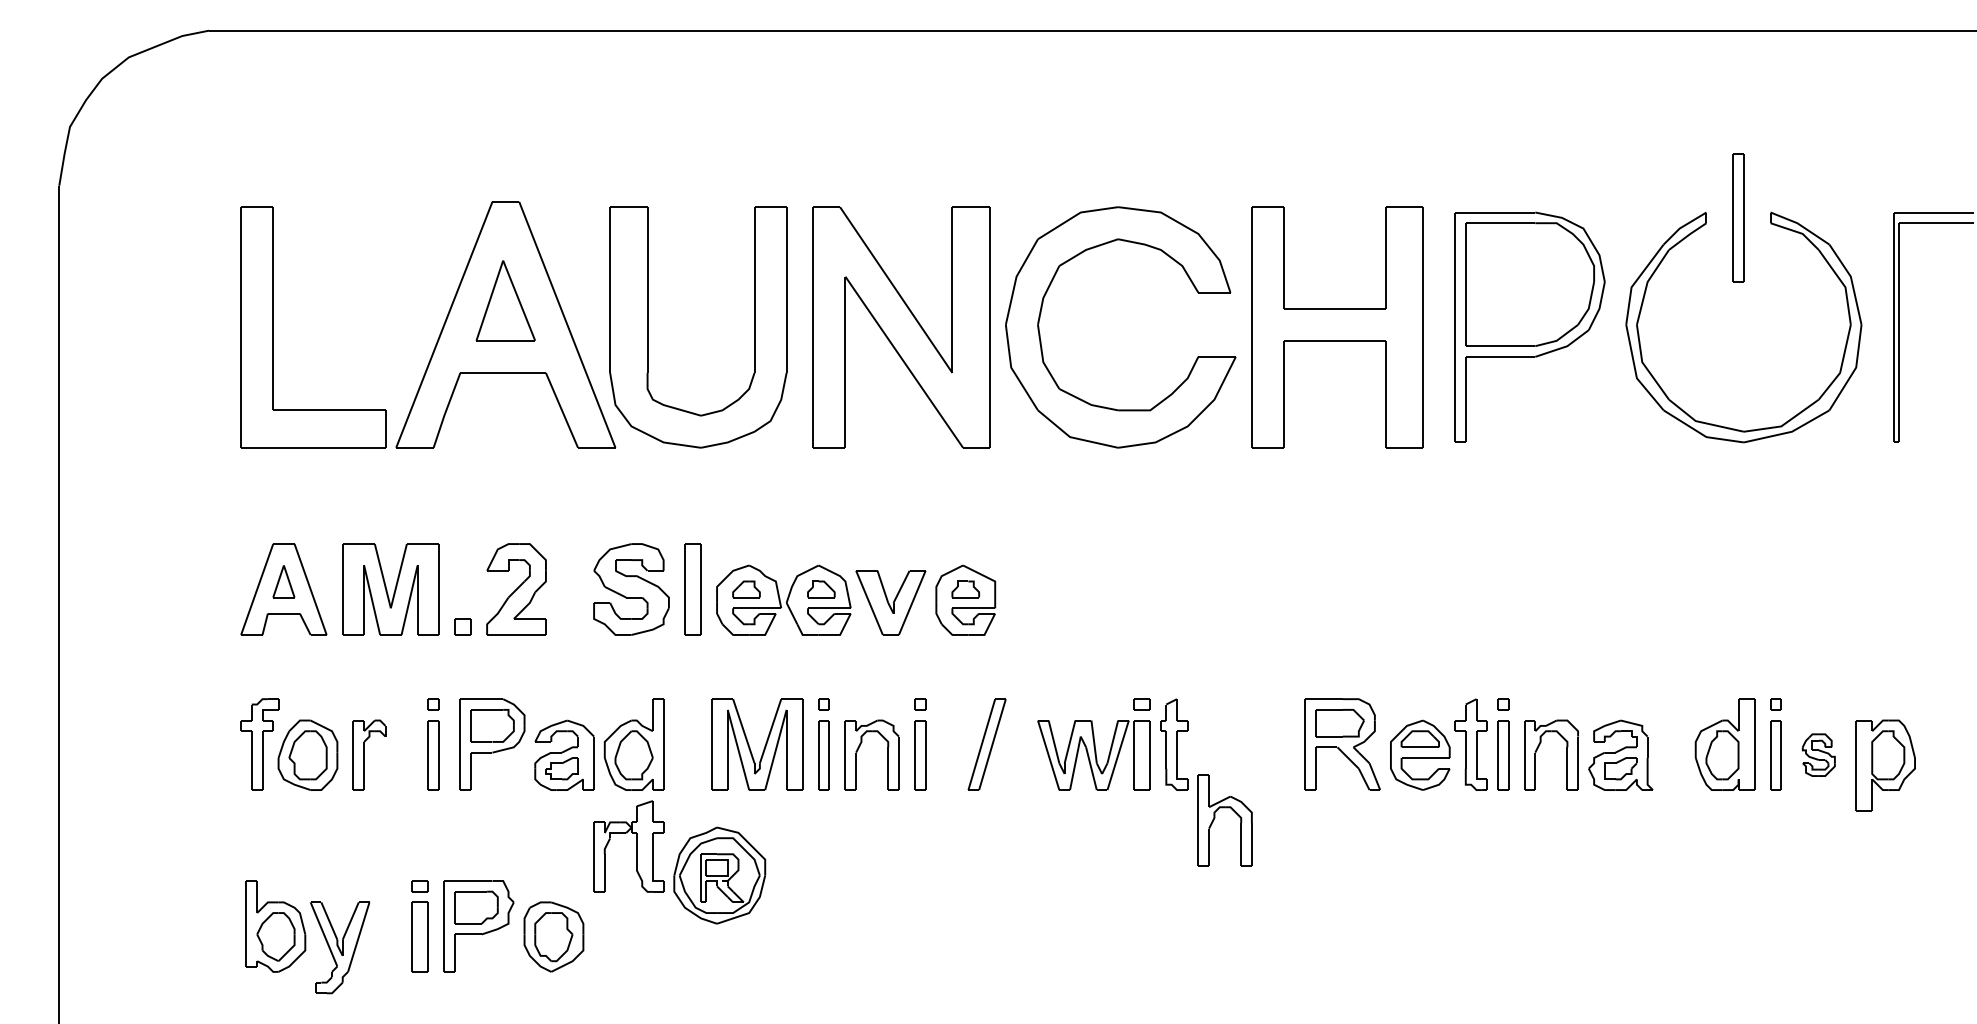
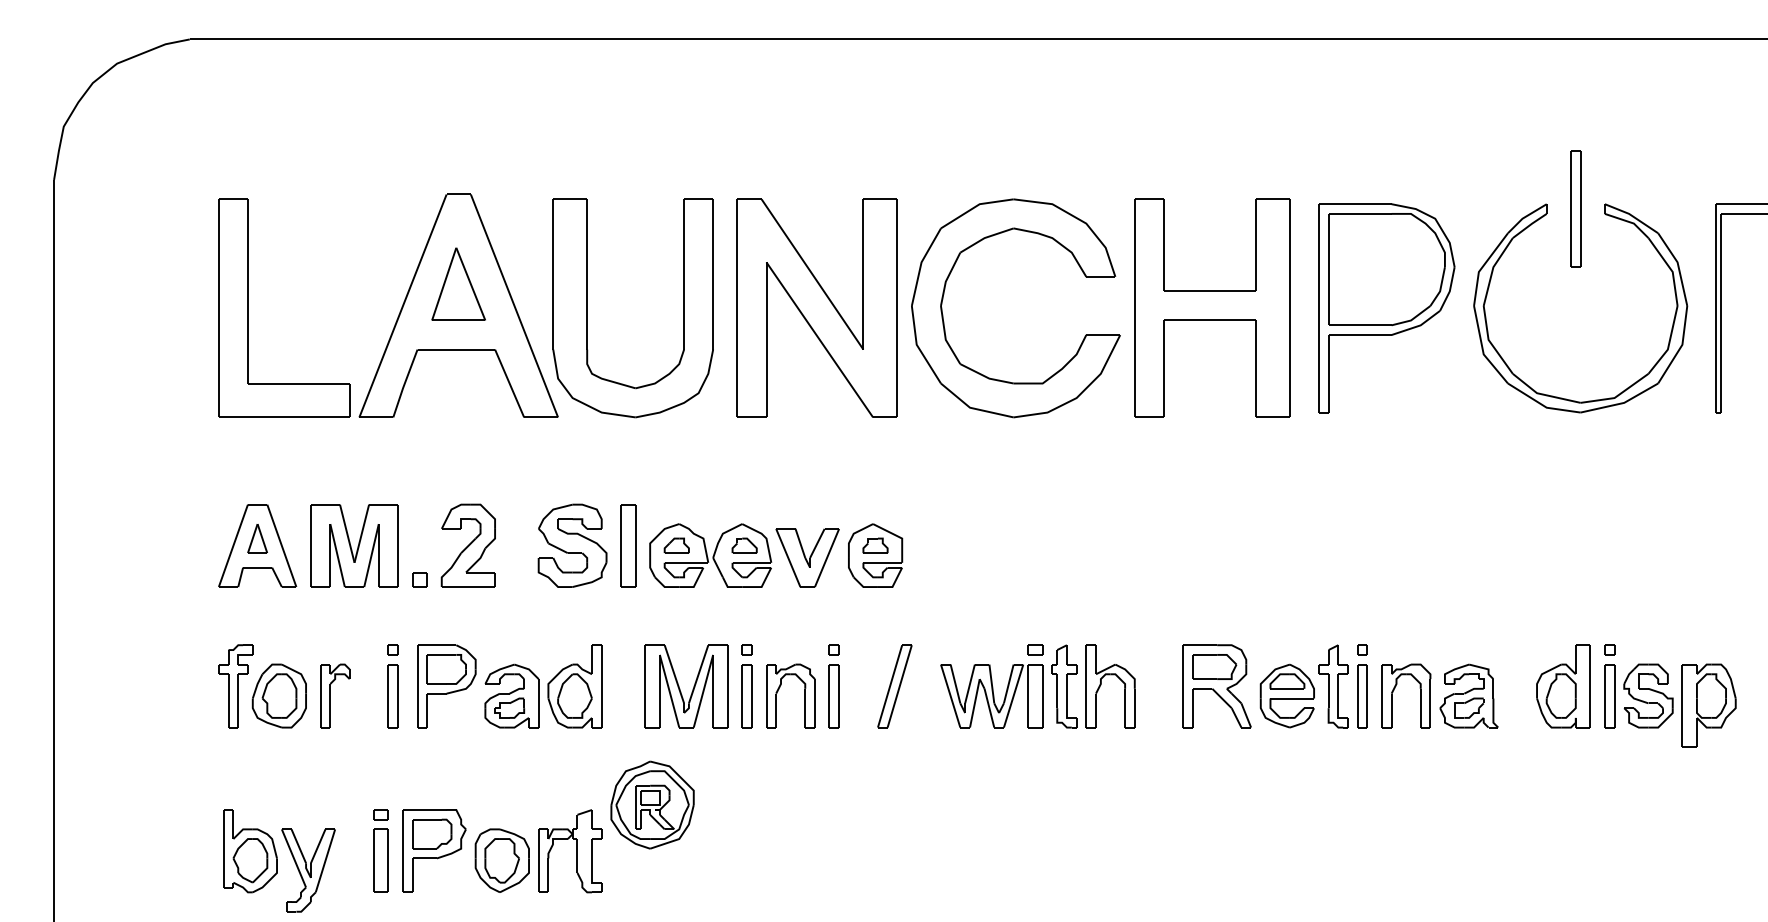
part: (1818, 754) -> (1648, 695), size x1.67
part: (1215, 818) -> (1101, 684), moved
part: (636, 846) -> (577, 851), moved

